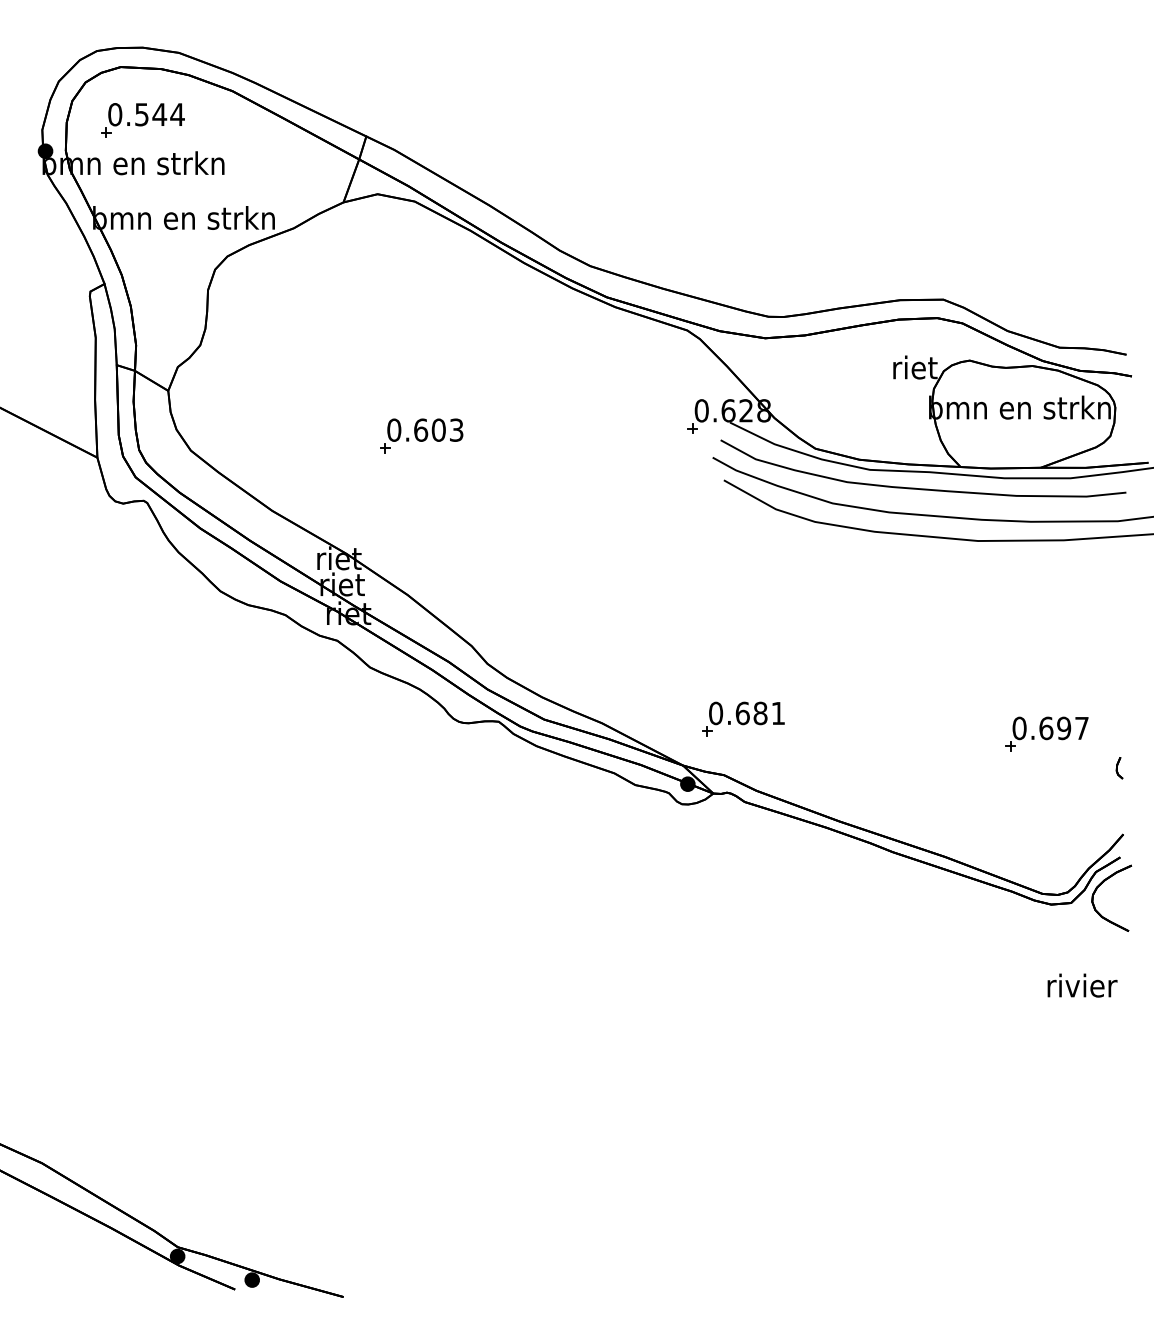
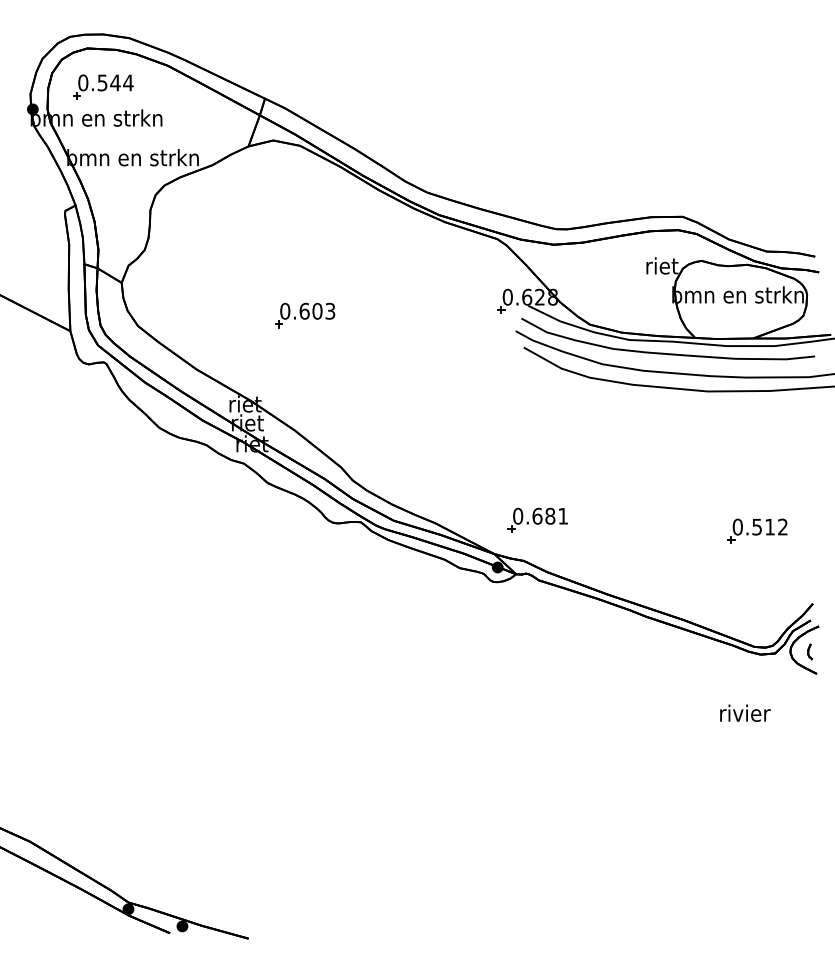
text: (1063, 727) -> (769, 526), 0.697 -> 0.512
part: (1118, 767) -> (809, 651), moved
text: (1082, 984) -> (745, 712), moved

